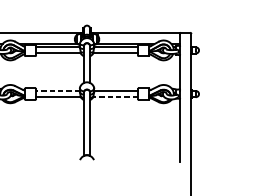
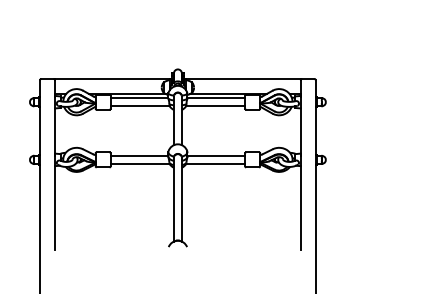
line: (57, 90) -> (139, 155), dashed -> solid
line: (115, 96) -> (215, 163), dashed -> solid

